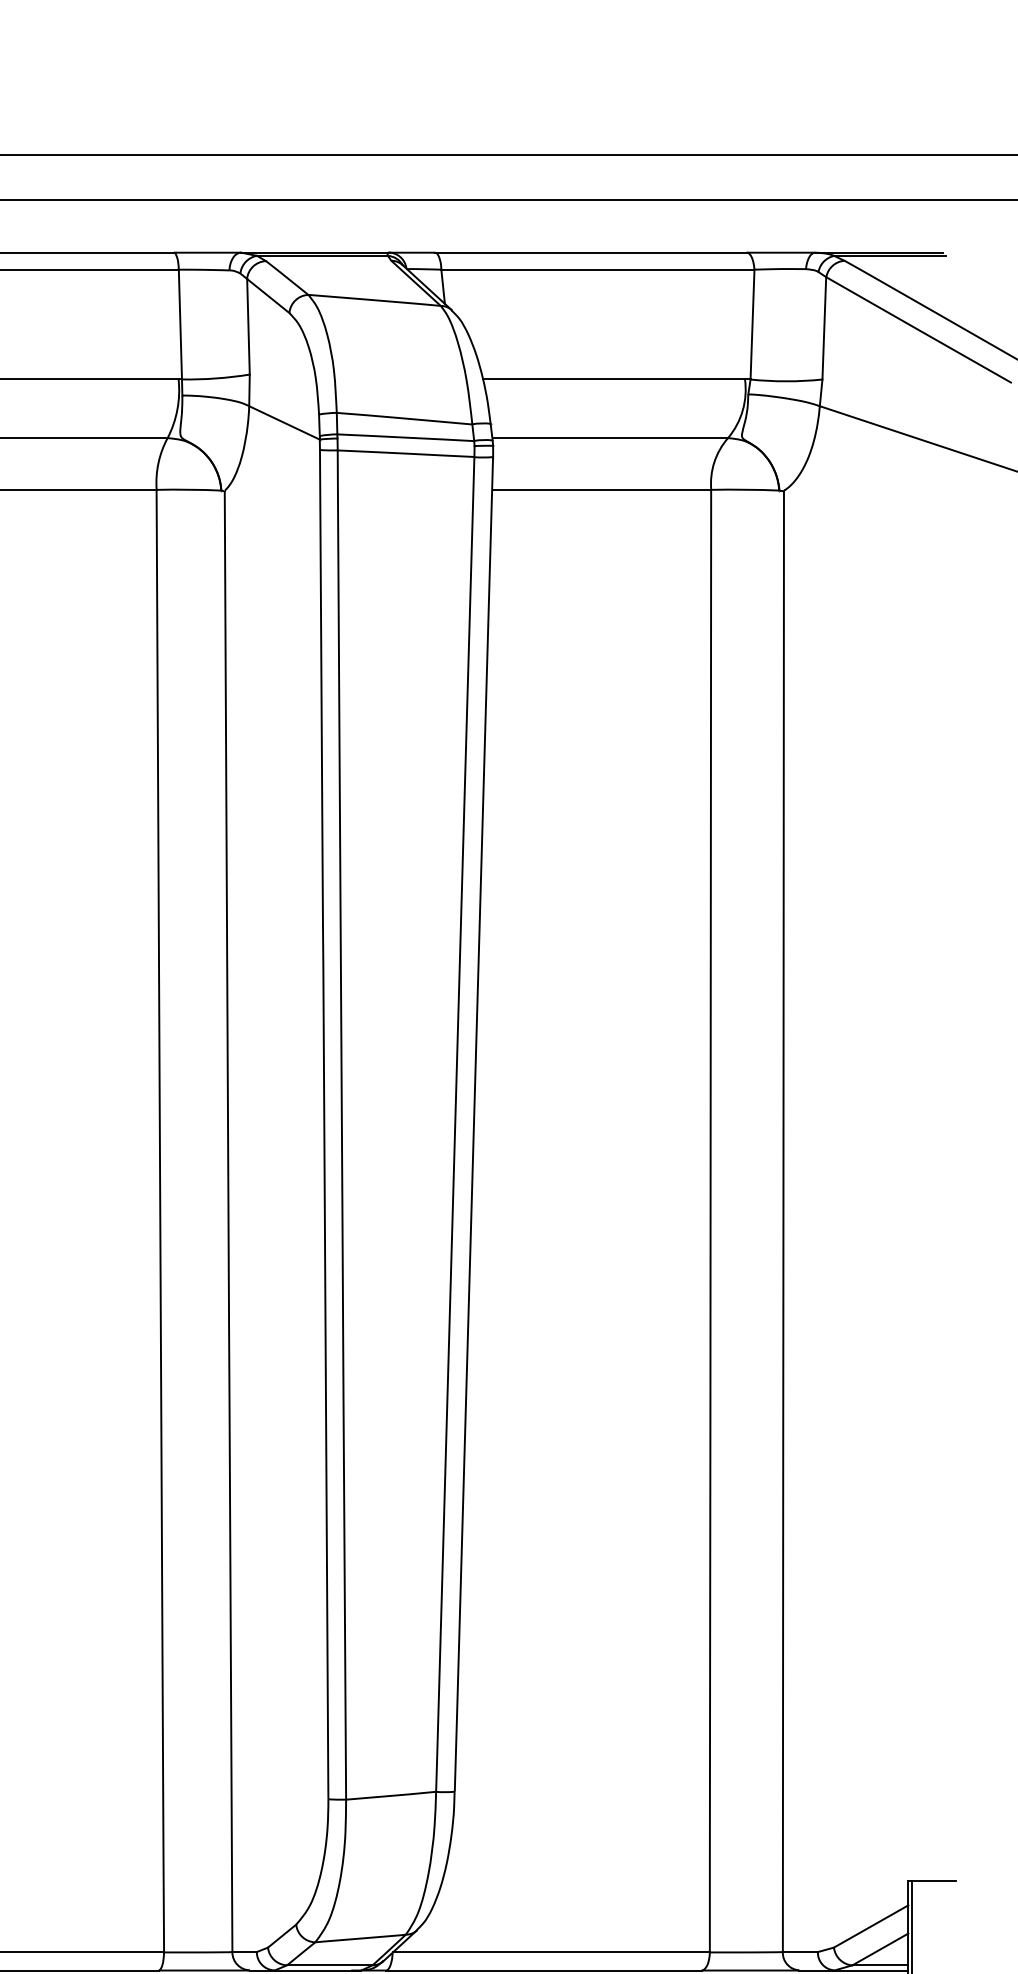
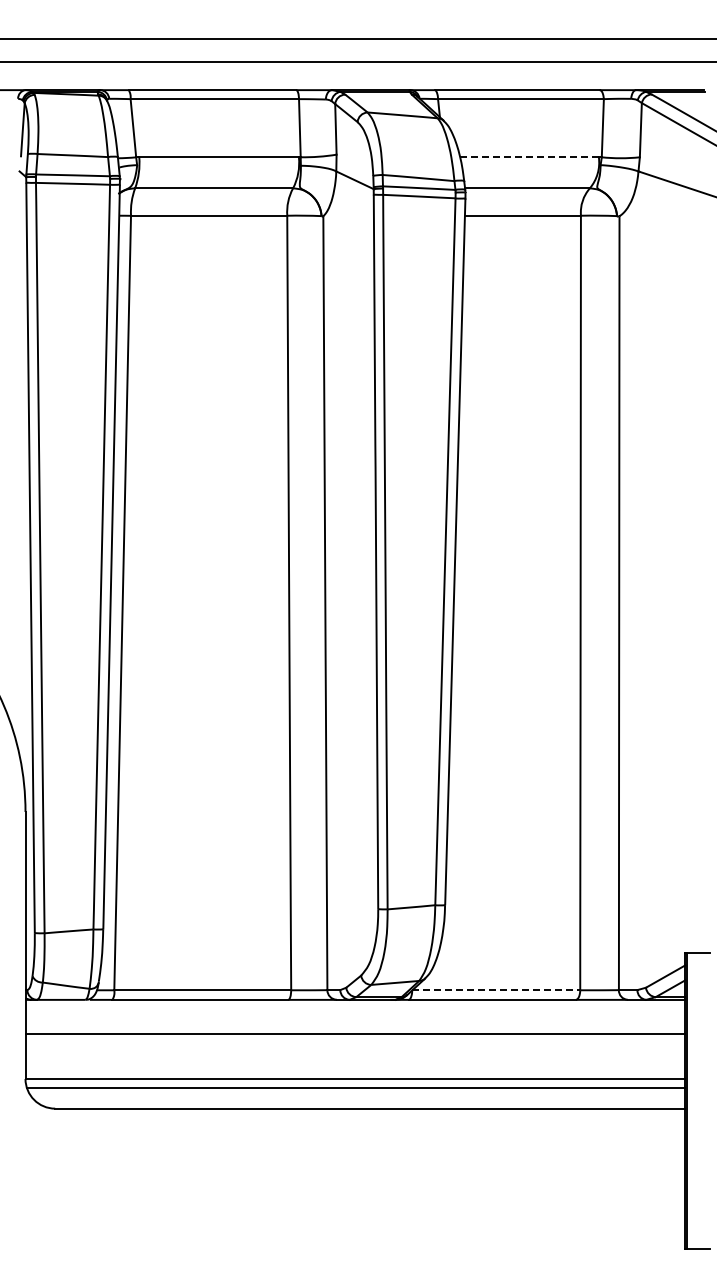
line: (615, 379) -> (530, 157), solid -> dashed
line: (551, 1952) -> (496, 990), solid -> dashed

